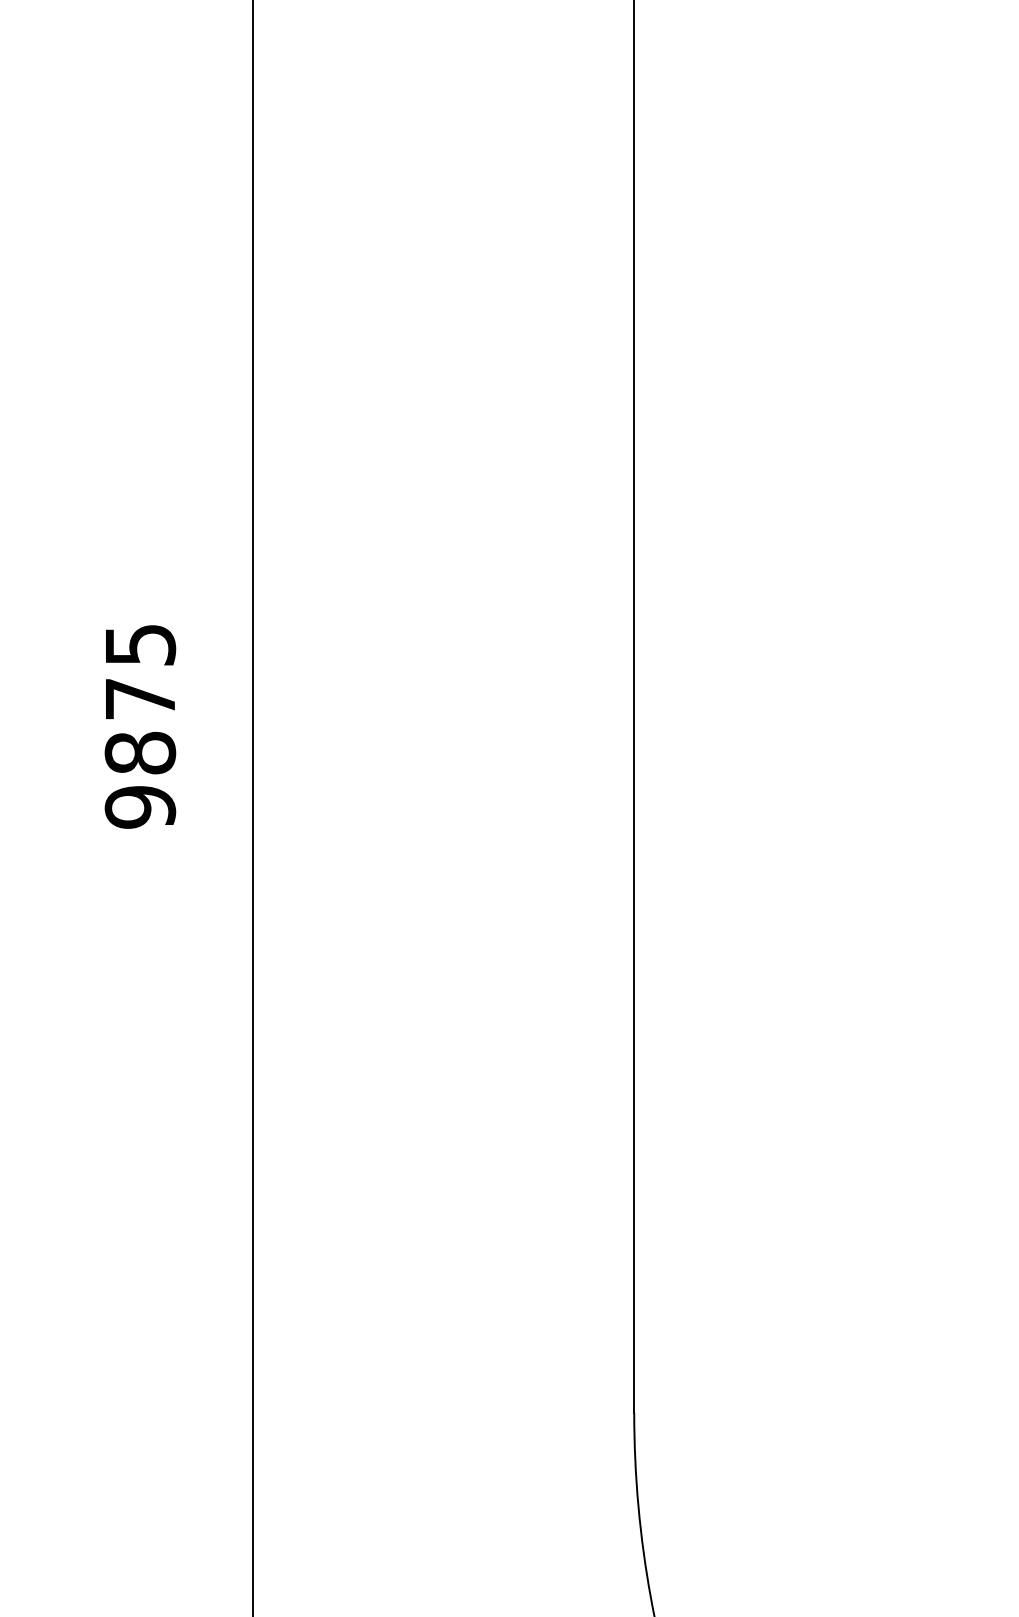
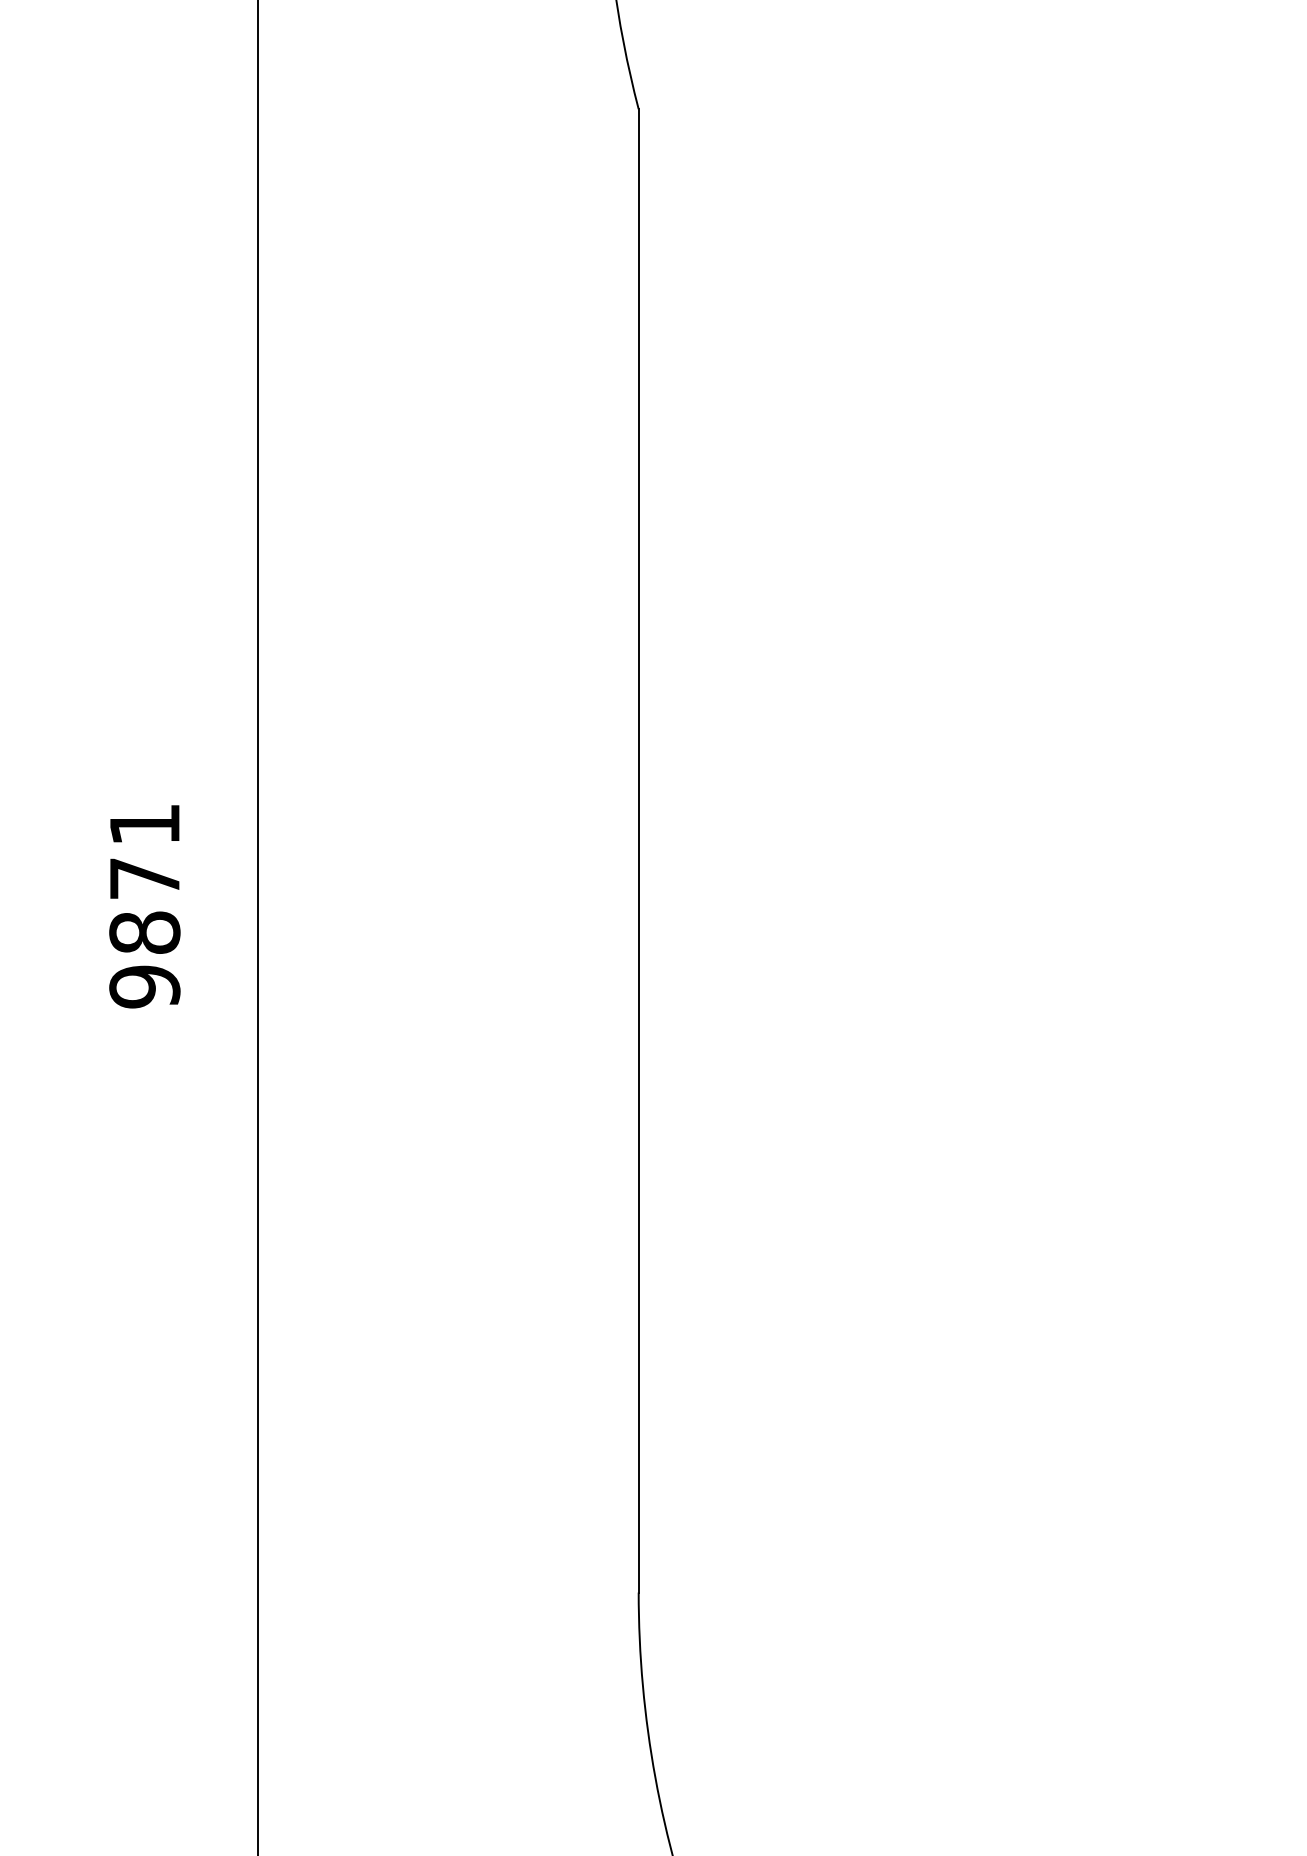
text: (141, 644) -> (145, 824), 9875 -> 9871

